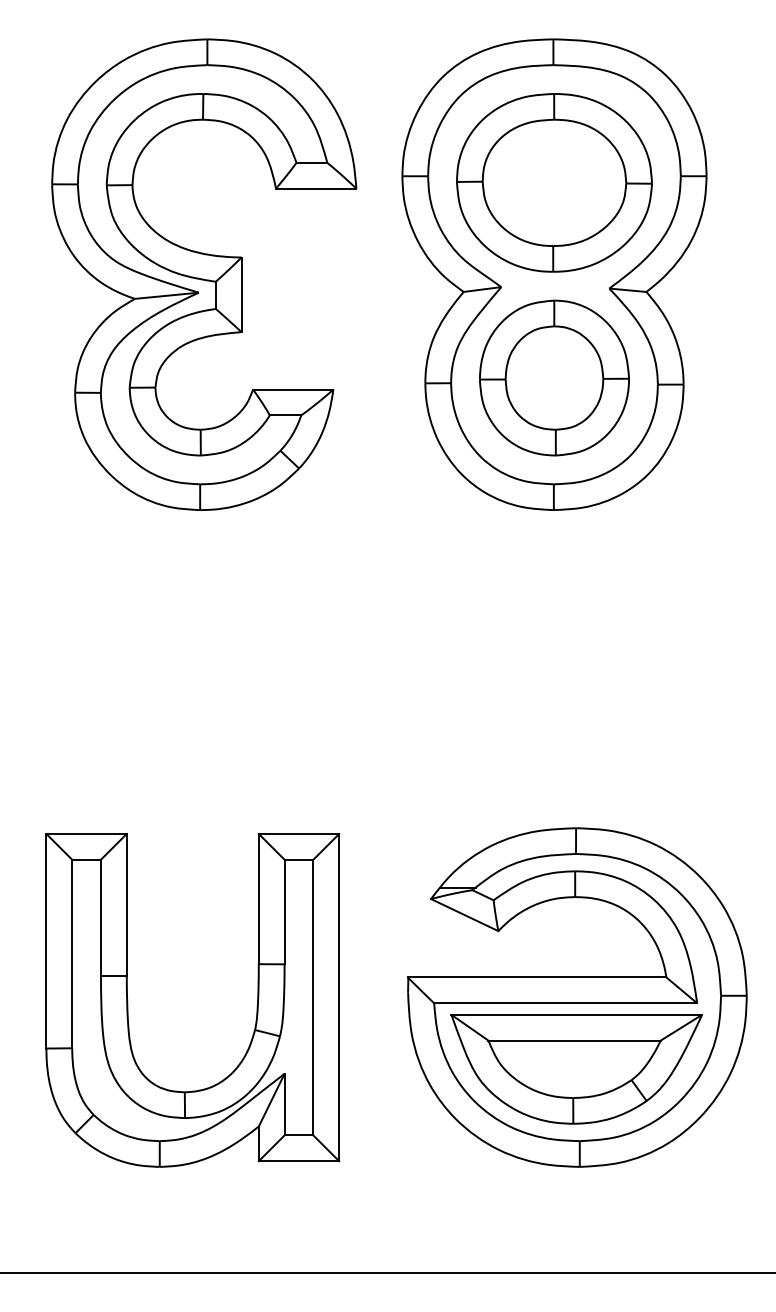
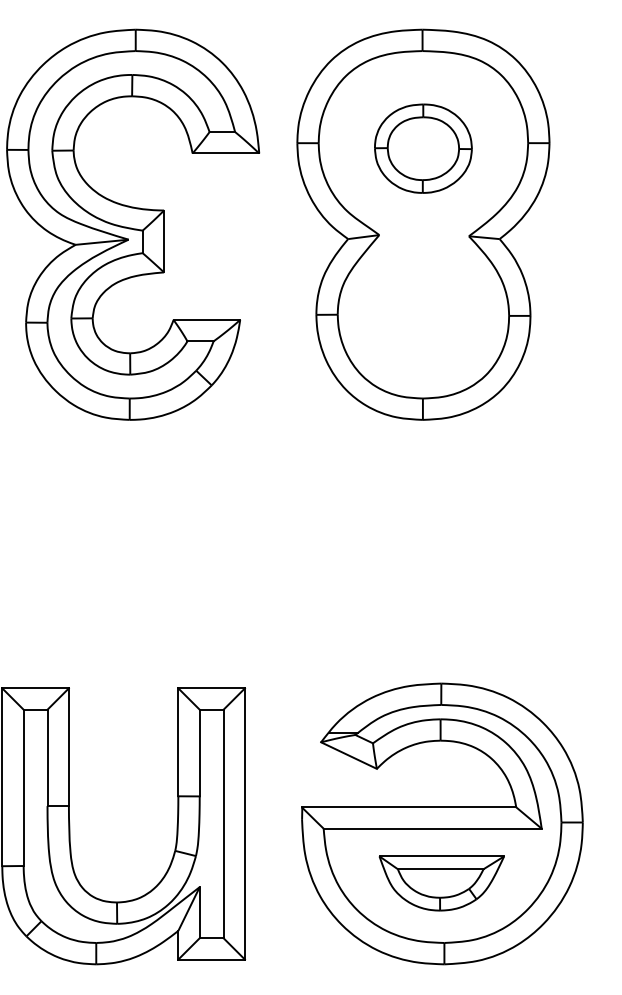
part: (554, 182) -> (423, 148), size x0.6
part: (554, 377) -> (423, 309), removed
part: (576, 1069) -> (441, 883), size x0.6

